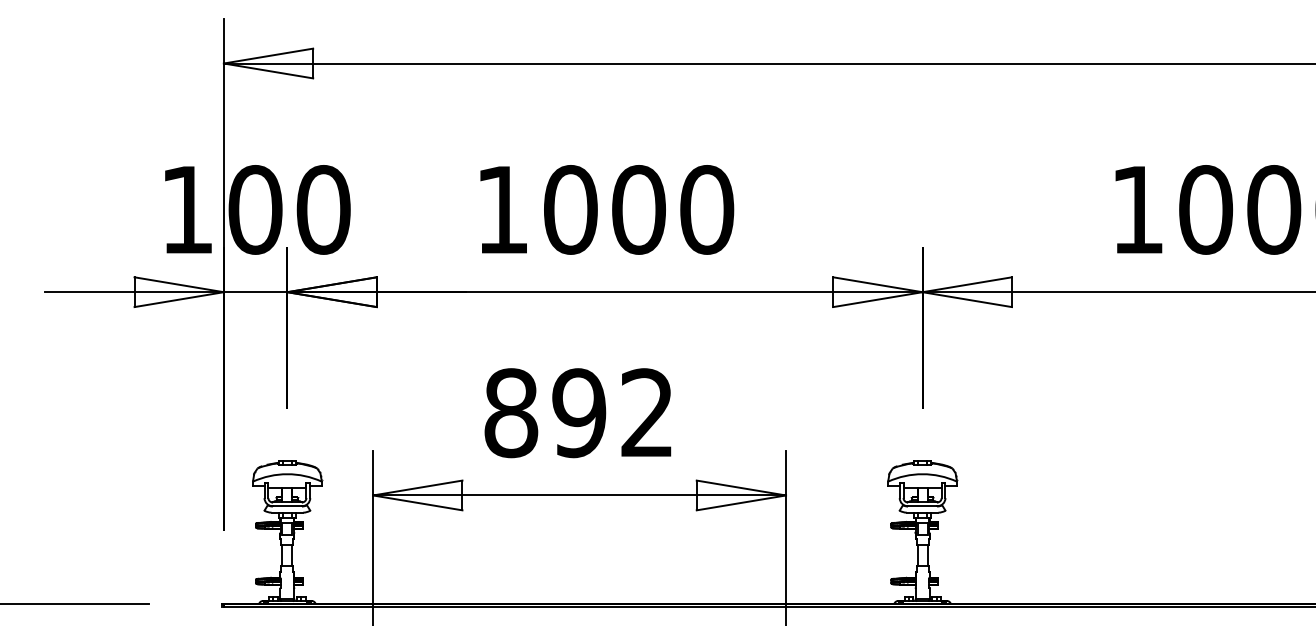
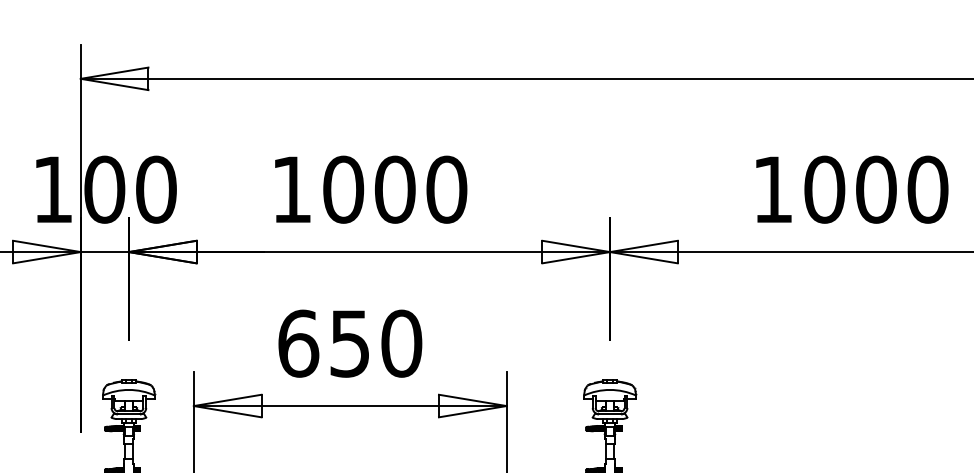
text: (579, 413) -> (350, 343), 892 -> 650

